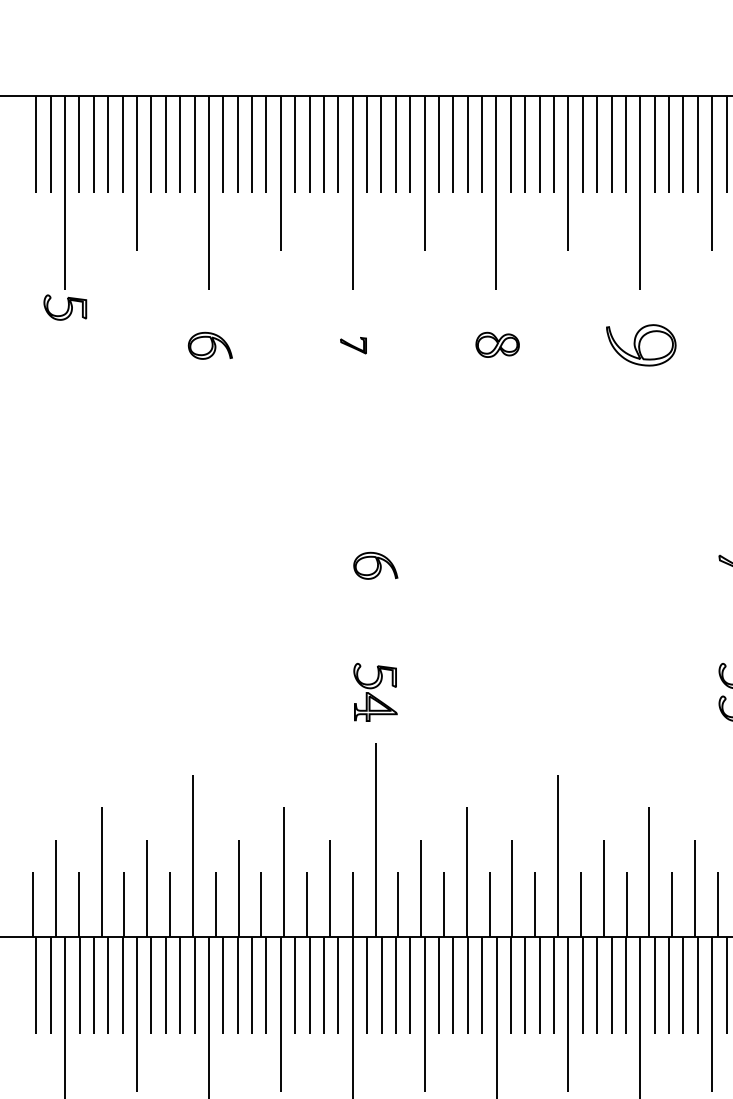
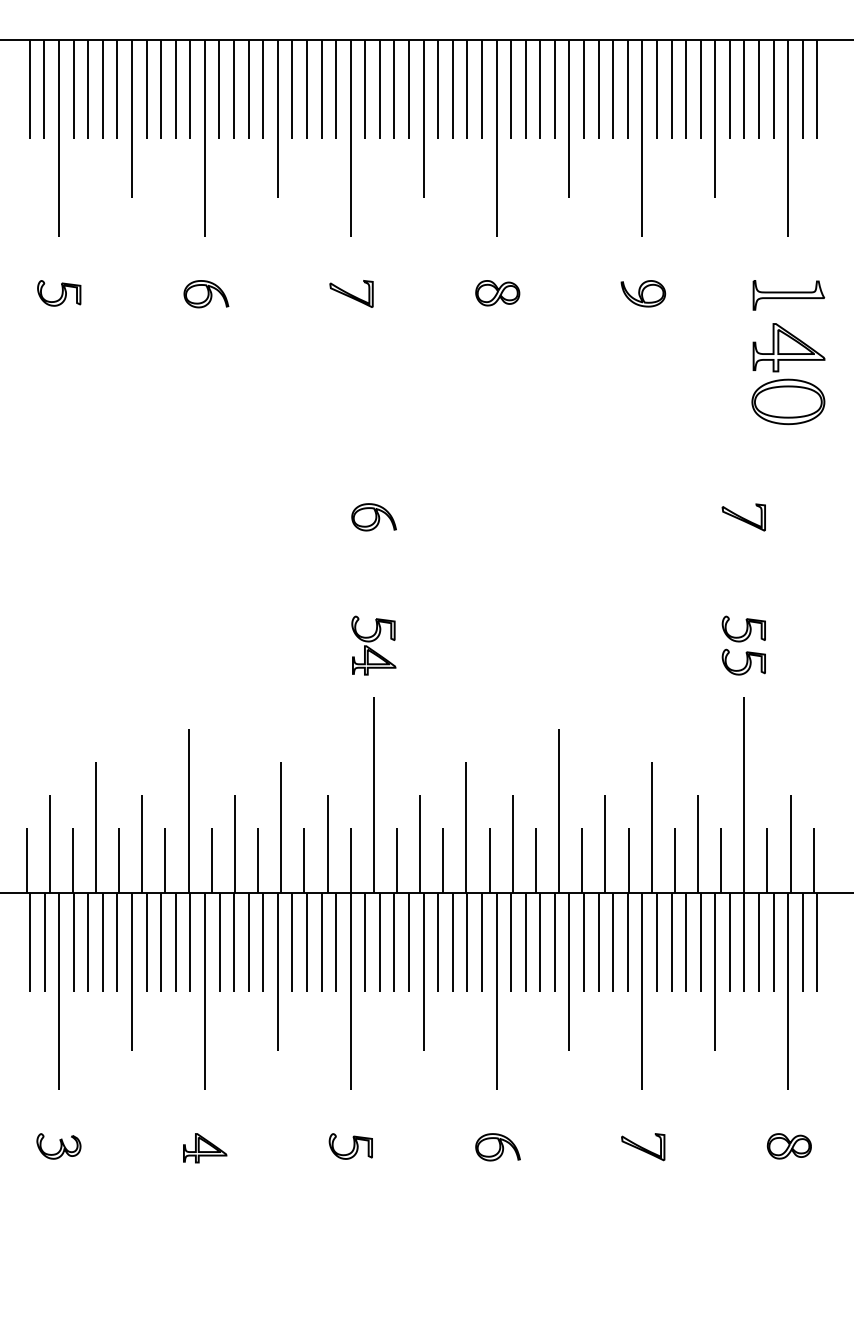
part: (65, 307) -> (59, 293), moved
part: (353, 345) -> (351, 293), size x1.67
part: (641, 345) -> (643, 293), size x0.62

